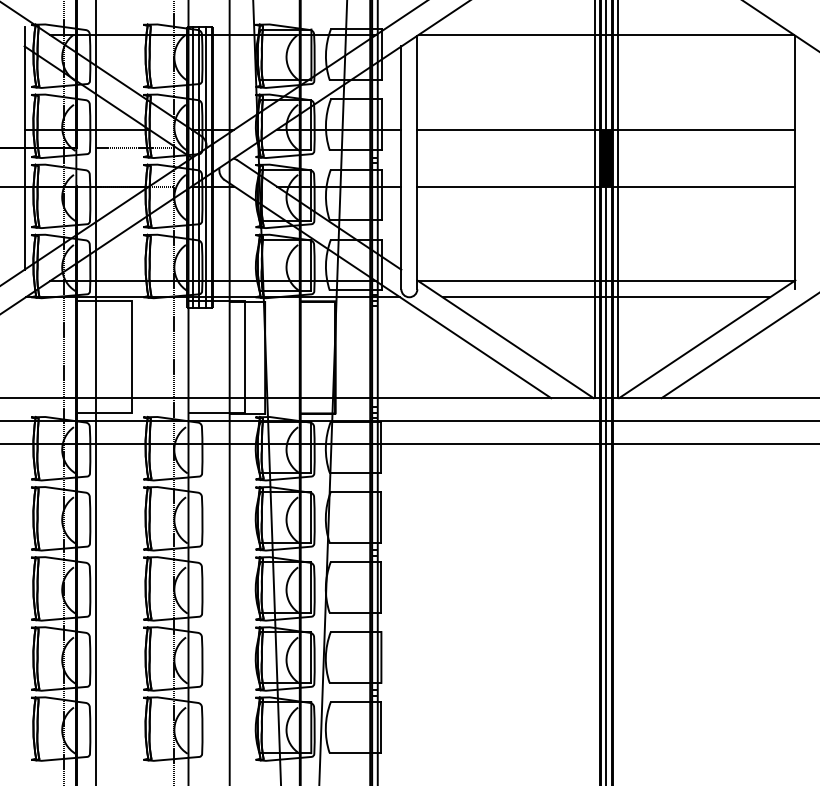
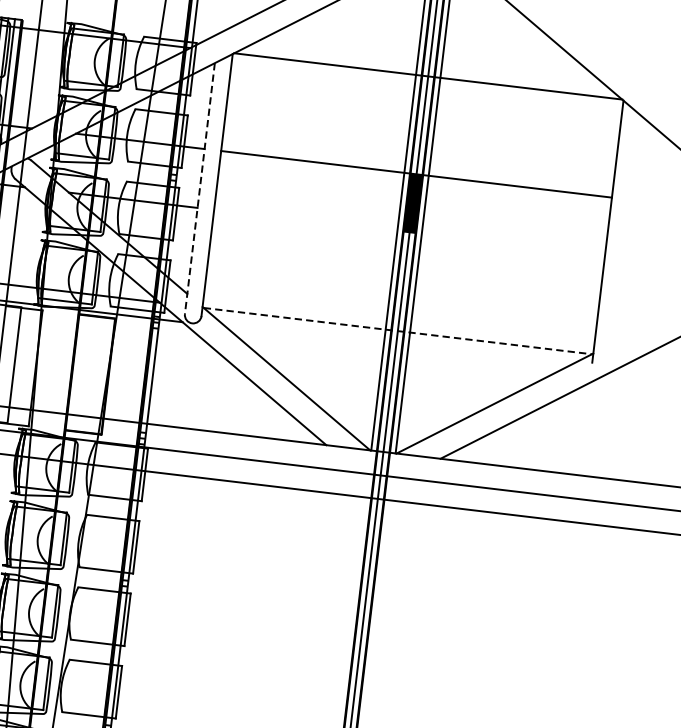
line: (401, 168) -> (199, 189), solid -> dashed
line: (606, 186) -> (409, 233), removed
line: (606, 281) -> (397, 331), solid -> dashed
line: (606, 297) -> (395, 347), removed

